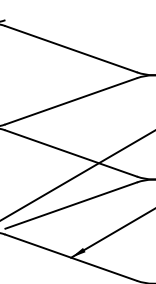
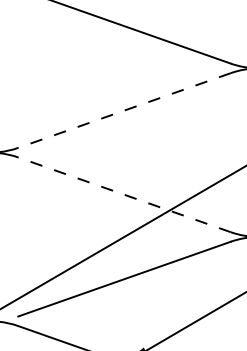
line: (71, 101) -> (125, 110), solid -> dashed
line: (71, 153) -> (125, 194), solid -> dashed

